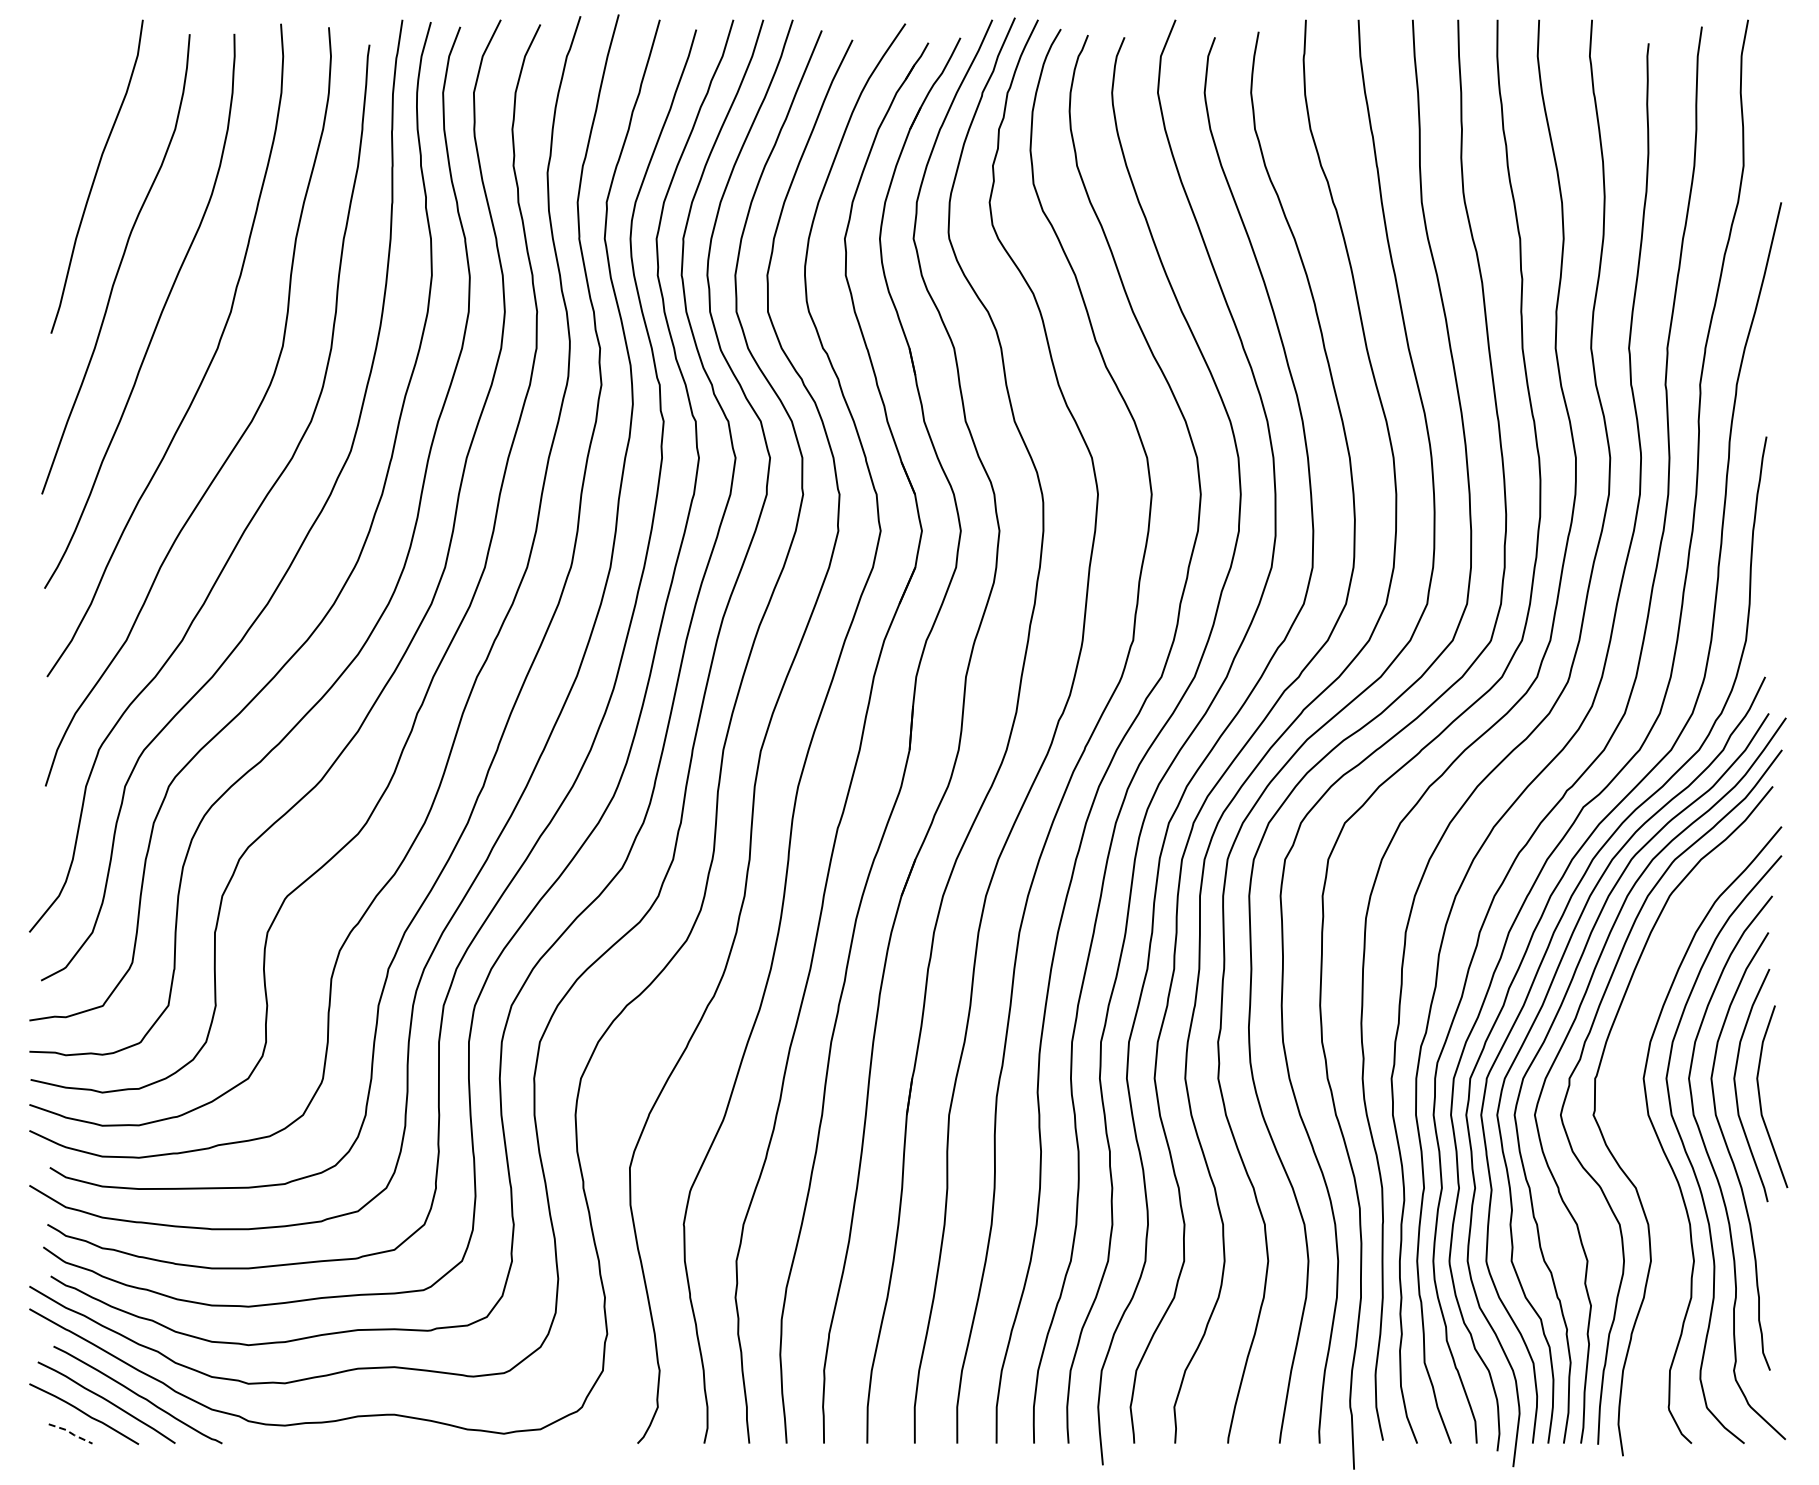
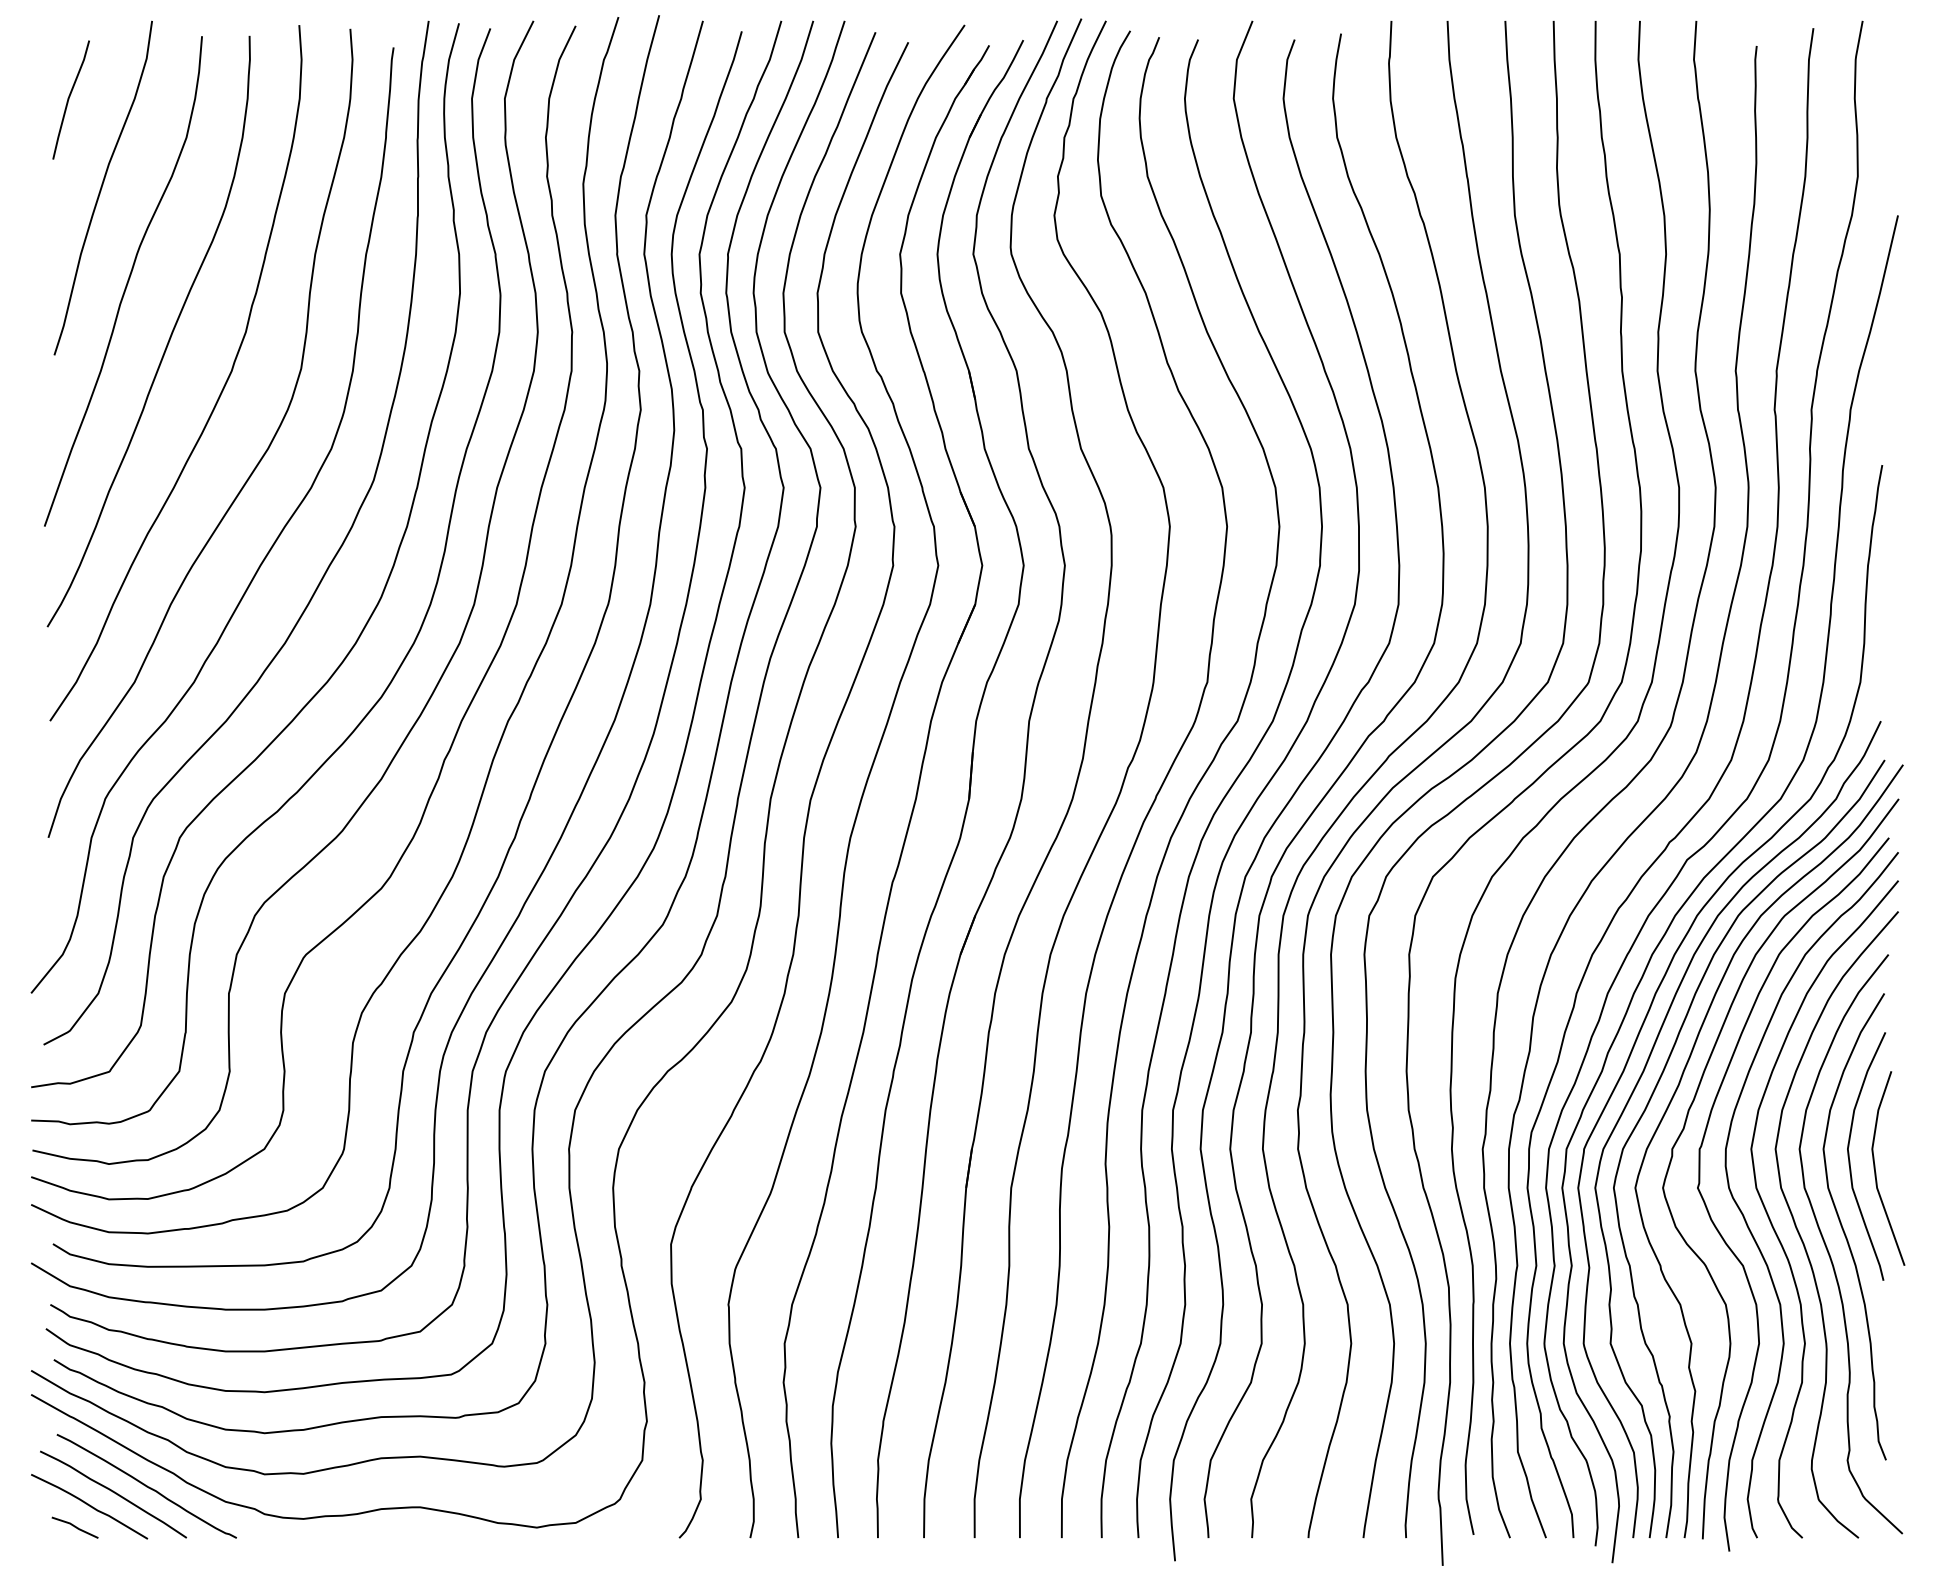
line: (65, 93) -> (69, 99), added
curve: (1641, 1150) -> (1749, 1225), added
line: (70, 1433) -> (74, 1527), dashed -> solid

